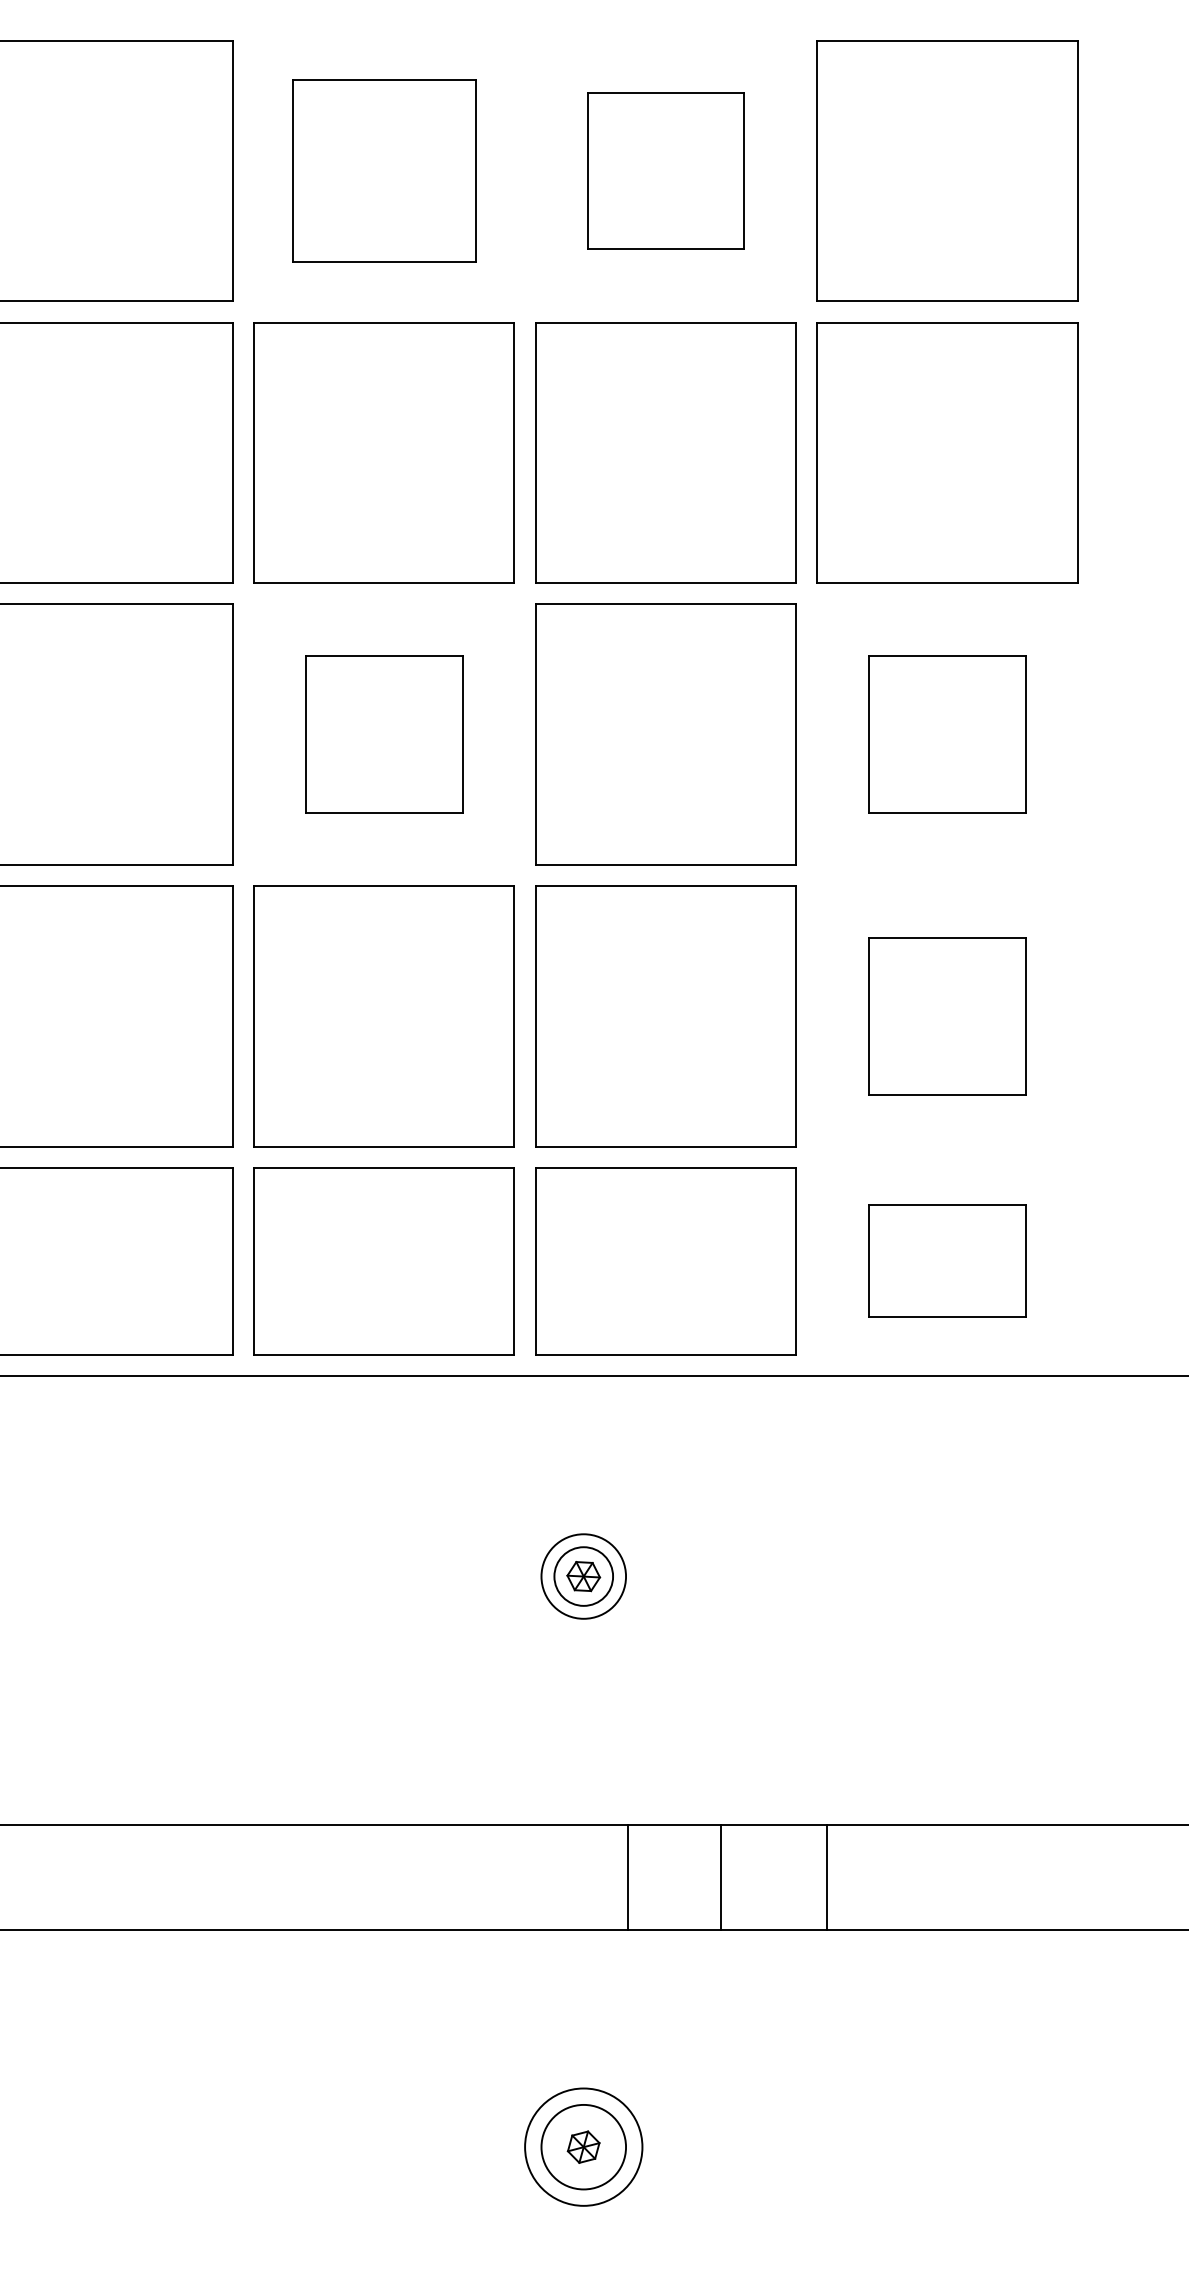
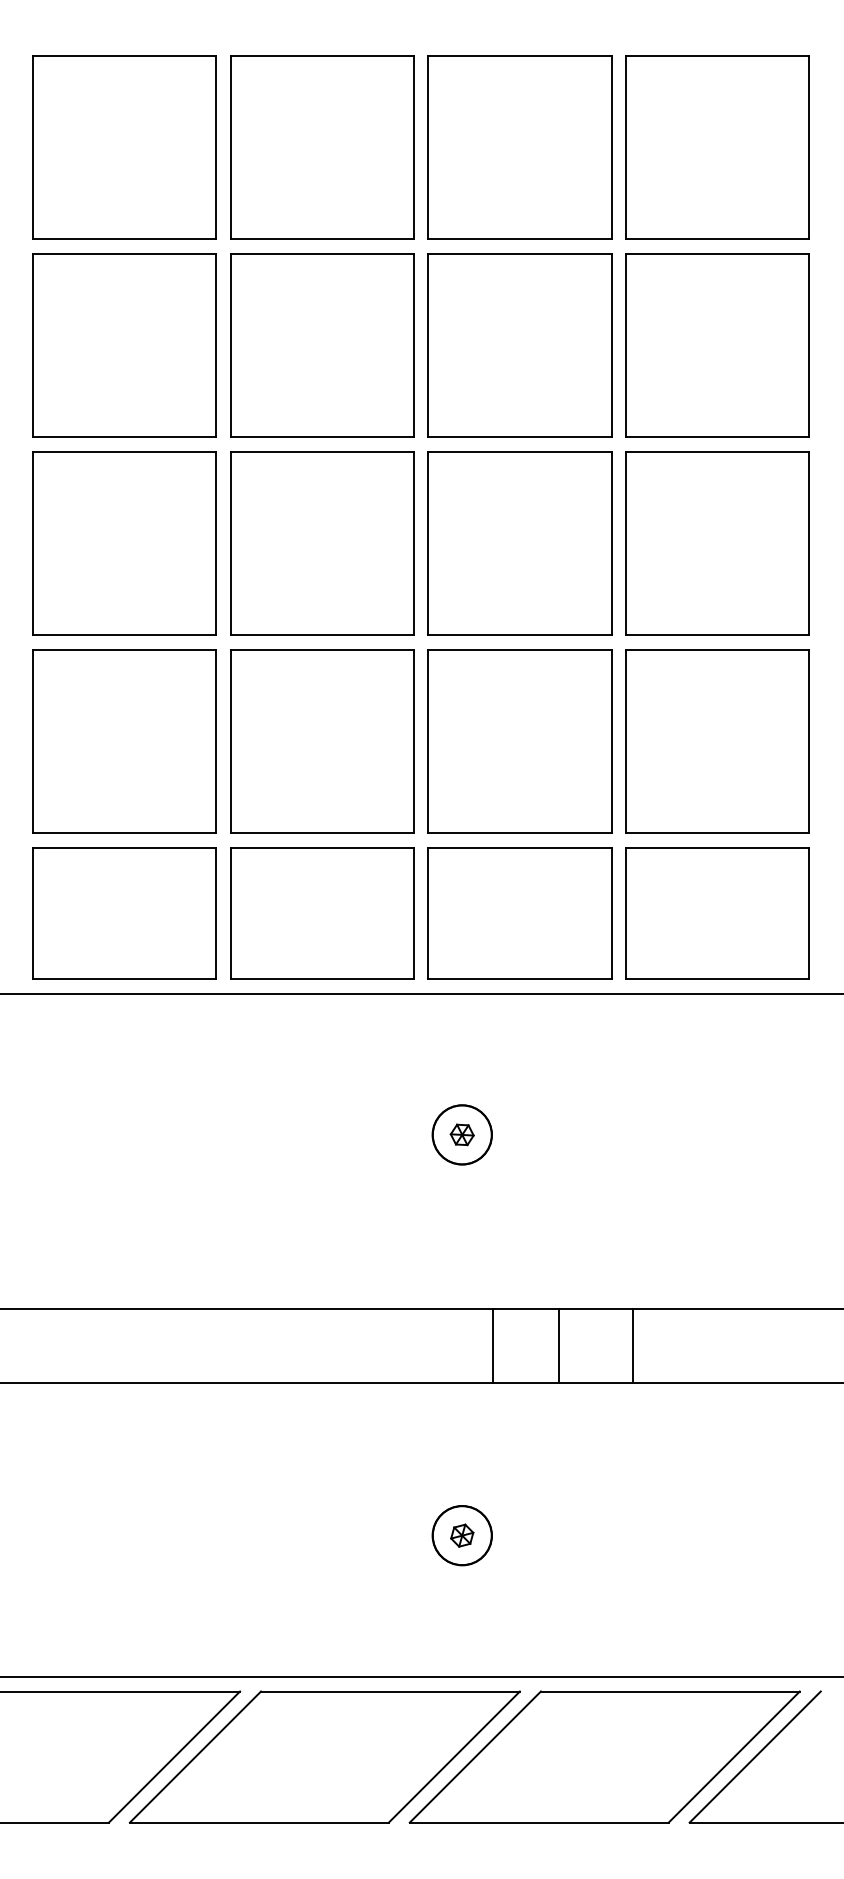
part: (384, 170) -> (322, 147), size x1.43
part: (665, 170) -> (519, 147), size x1.67
part: (384, 734) -> (322, 543), size x1.67
part: (947, 734) -> (717, 543), size x1.67
part: (947, 1016) -> (717, 741), size x1.67
part: (947, 1261) -> (717, 913), size x1.67
circle: (582, 1575) -> (461, 1134), size x1.43
circle: (582, 2146) -> (461, 1535), size x0.71

